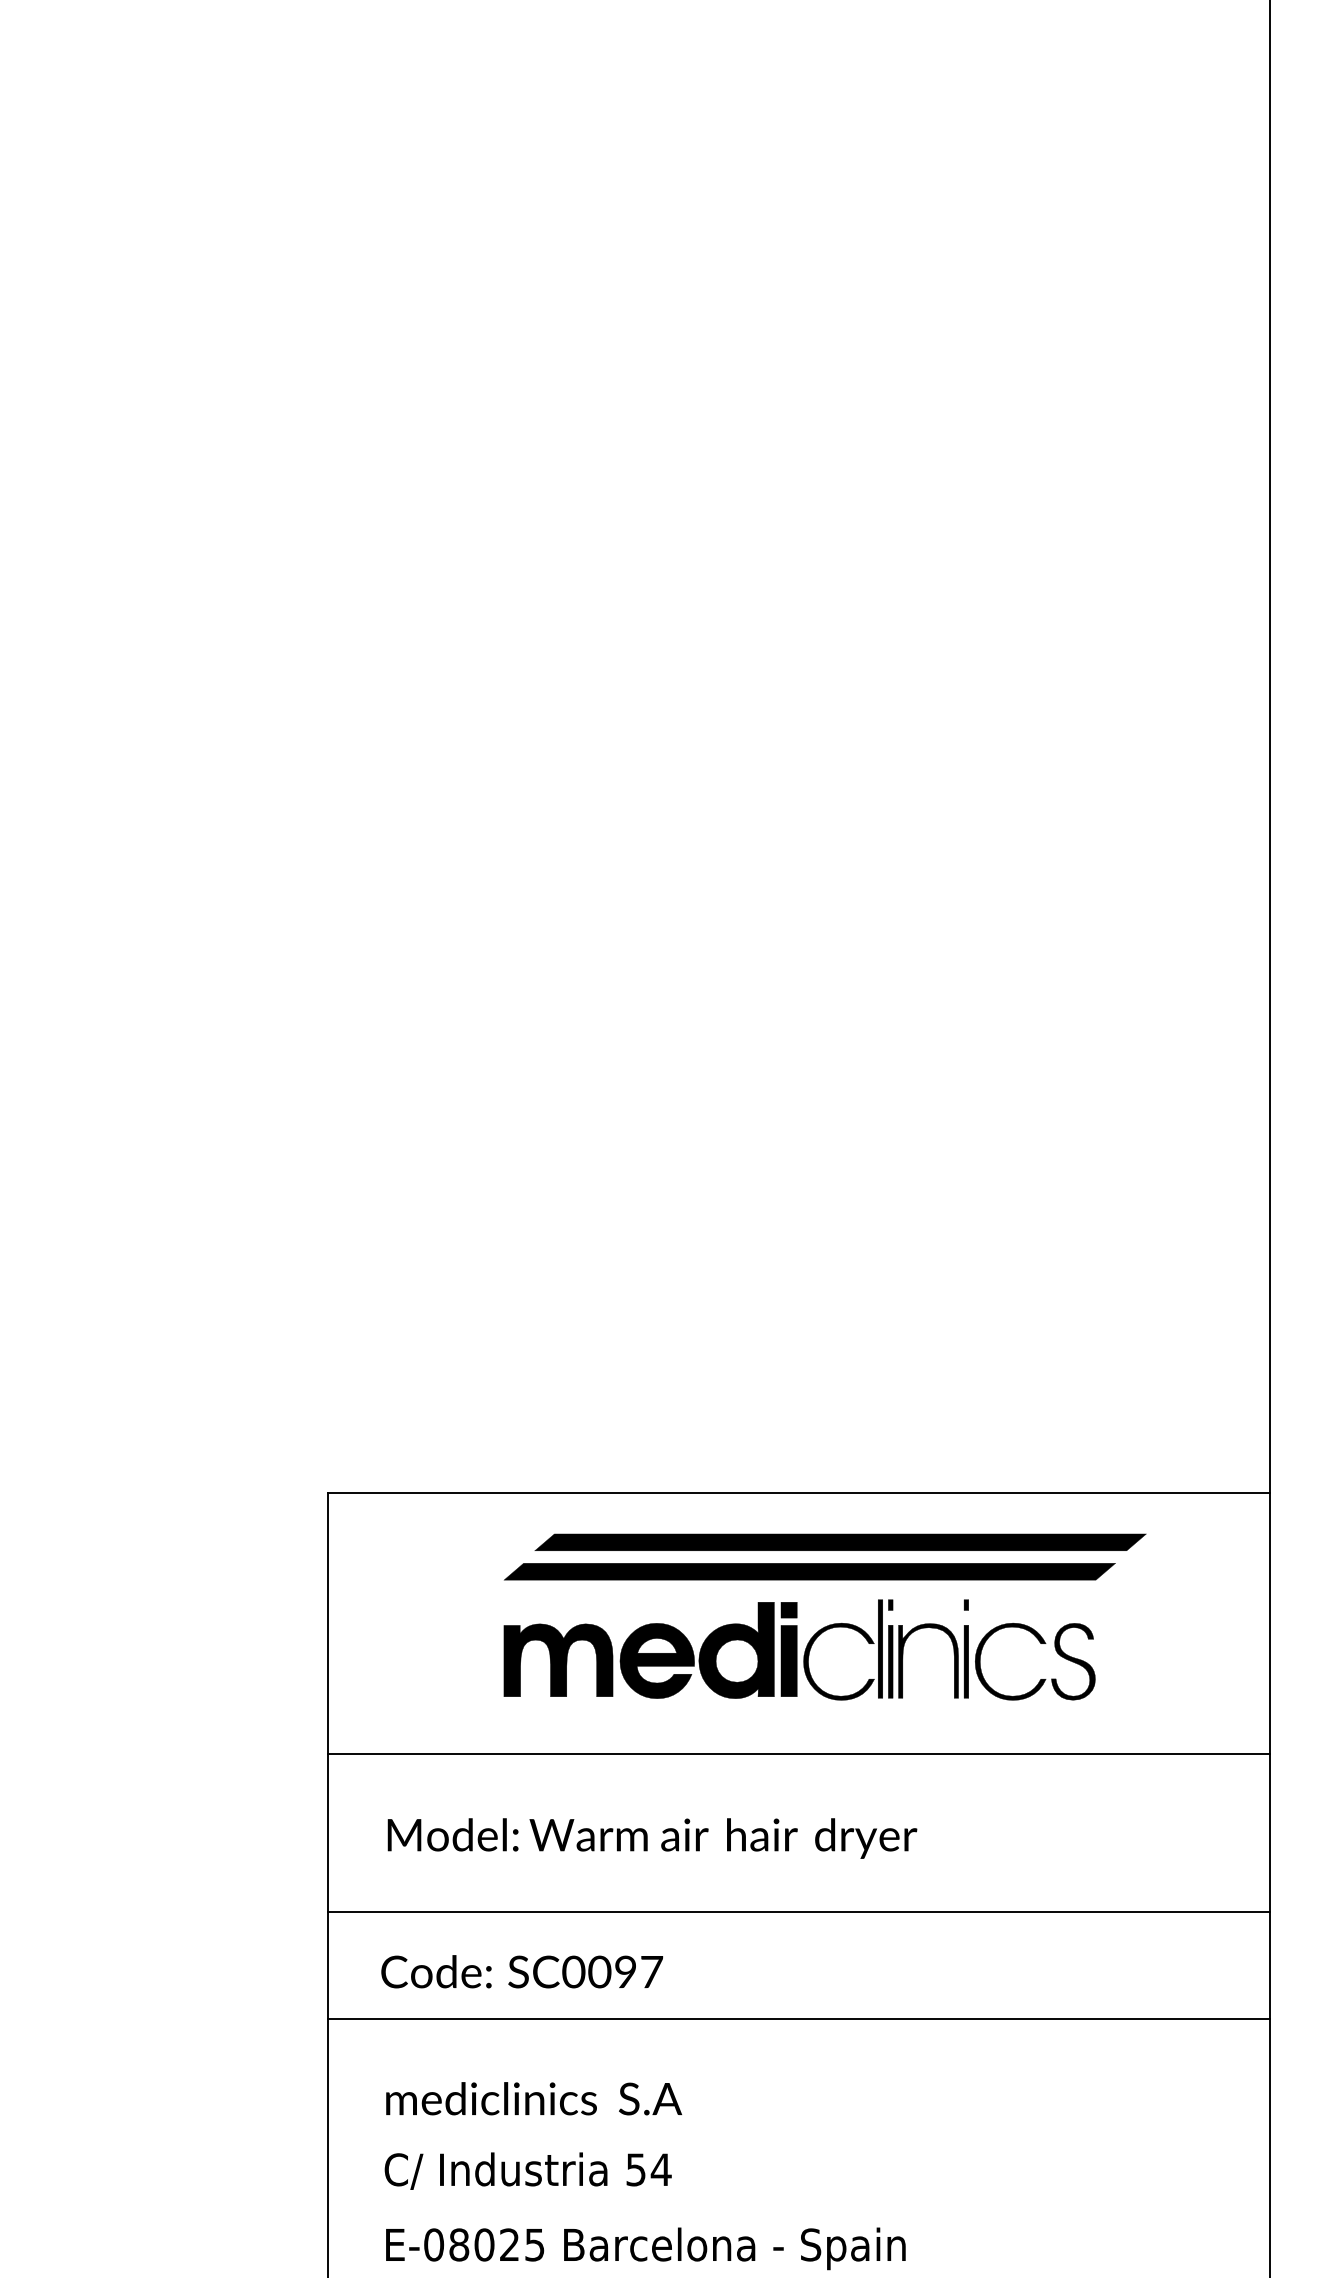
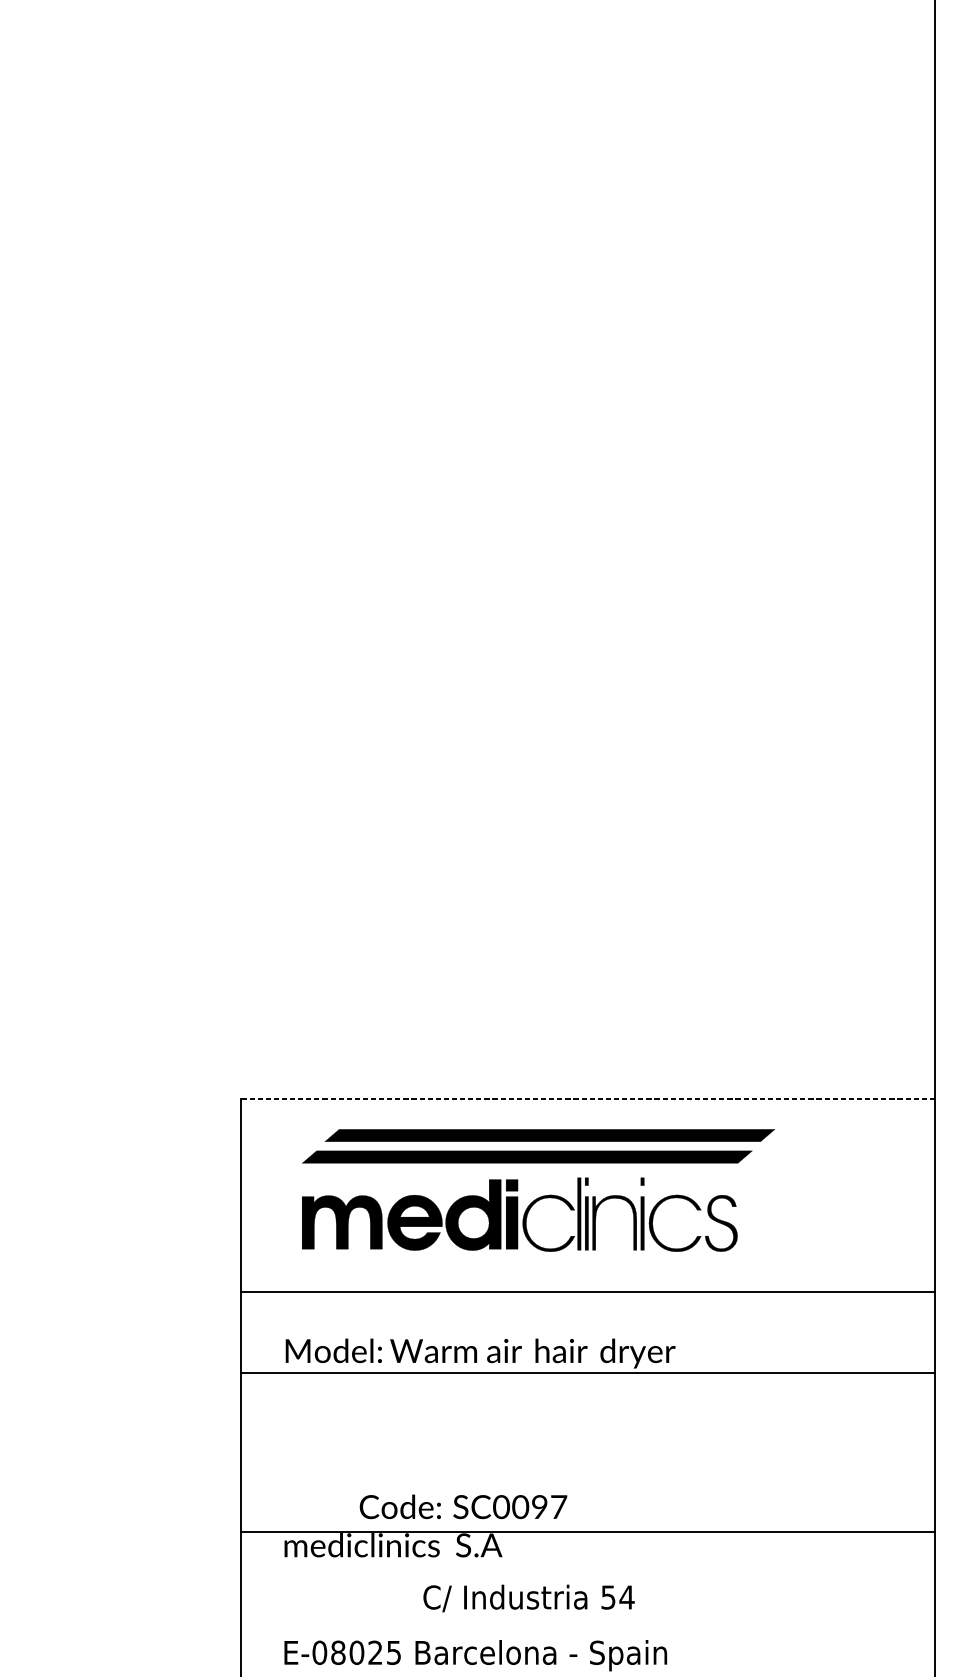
line: (799, 1492) -> (588, 1098), solid -> dashed
part: (829, 1624) -> (541, 1195), moved
line: (798, 1911) -> (588, 1372), moved
text: (522, 1971) -> (463, 1506), moved
line: (798, 2019) -> (588, 1531), moved
text: (527, 2170) -> (528, 1597), moved

